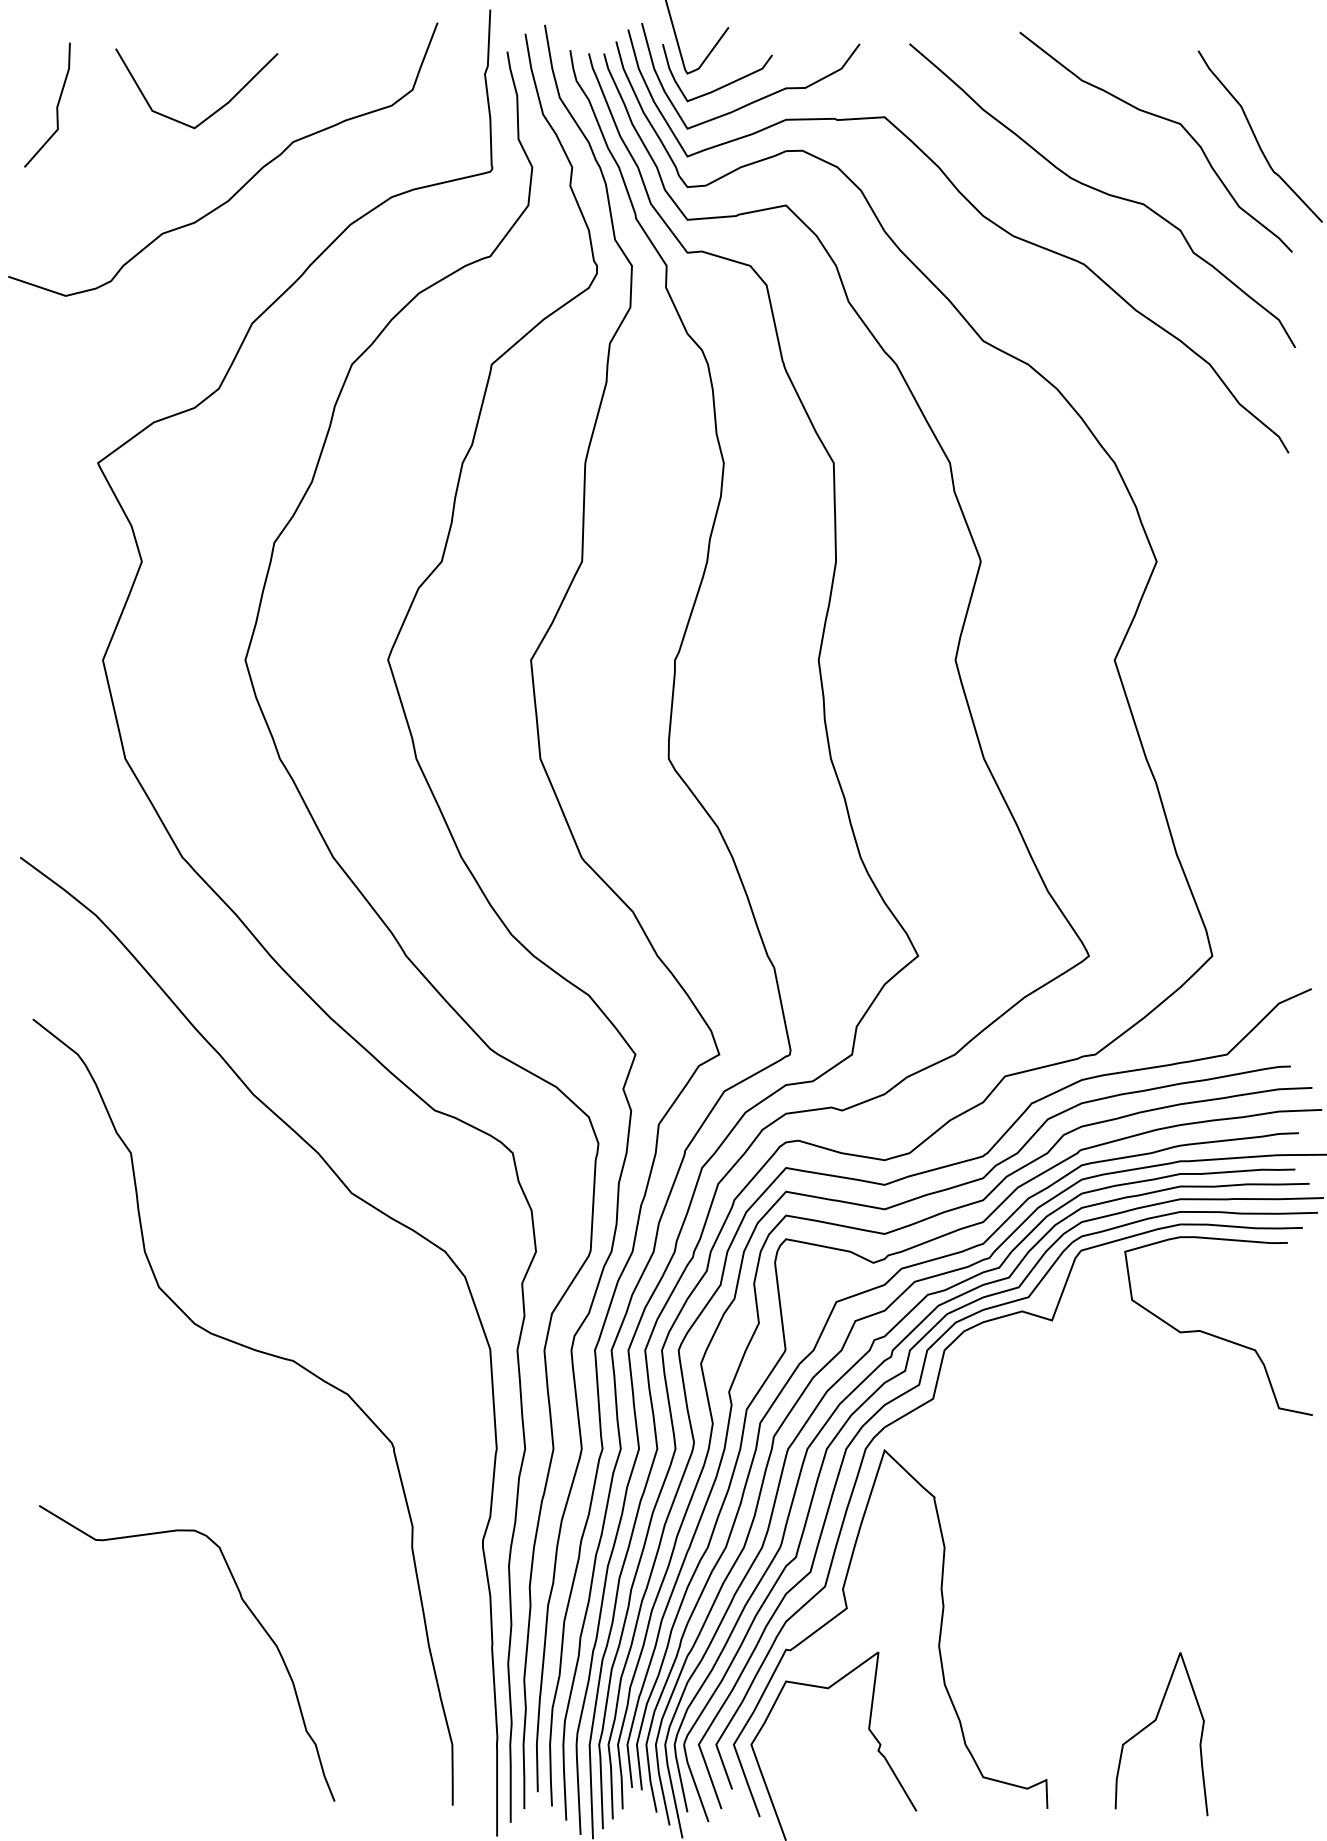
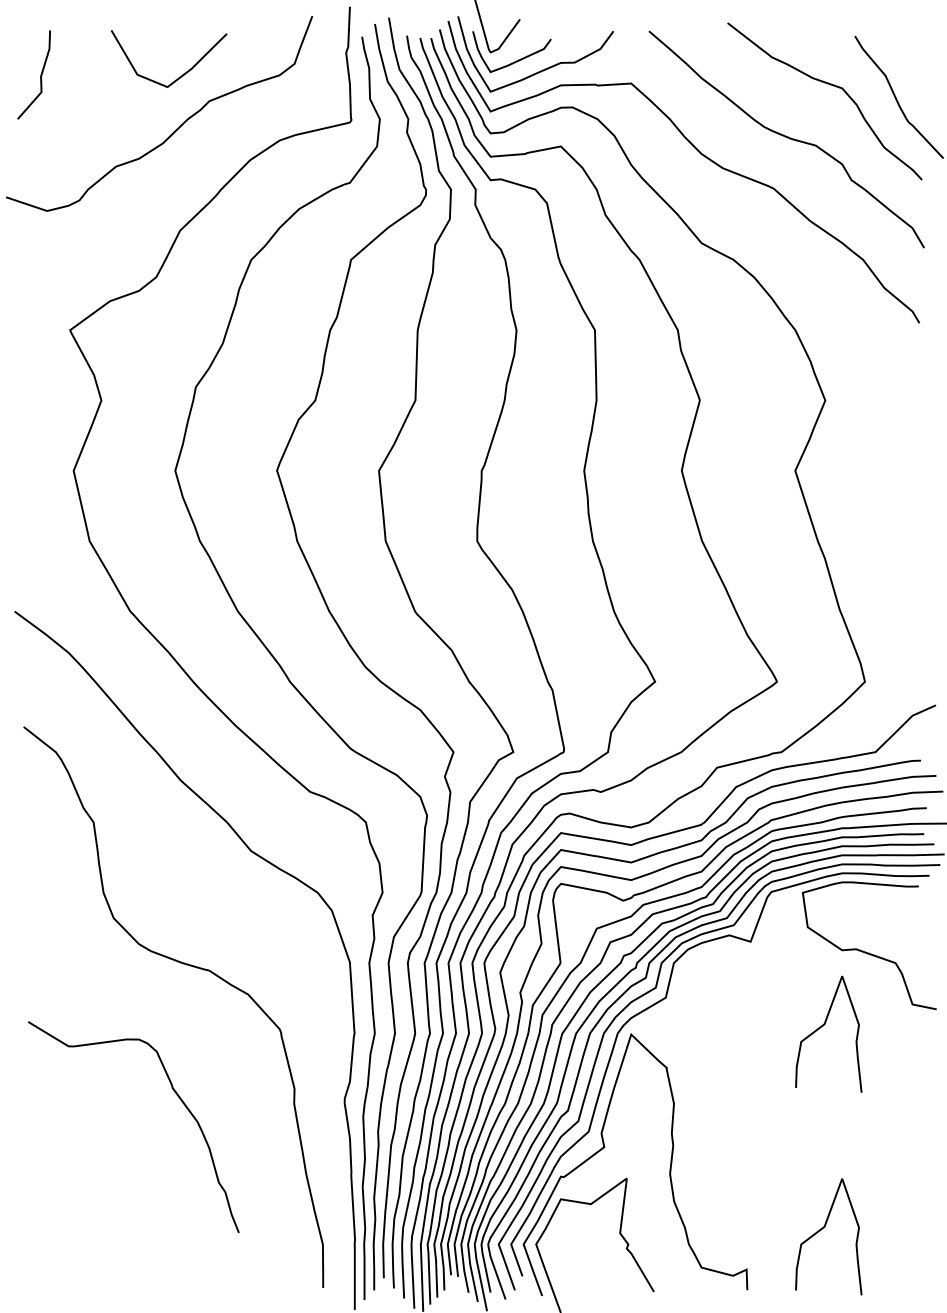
curve: (213, 112) -> (181, 75), moved
curve: (1154, 1438) -> (823, 1025), added
curve: (247, 1608) -> (176, 1095), moved

